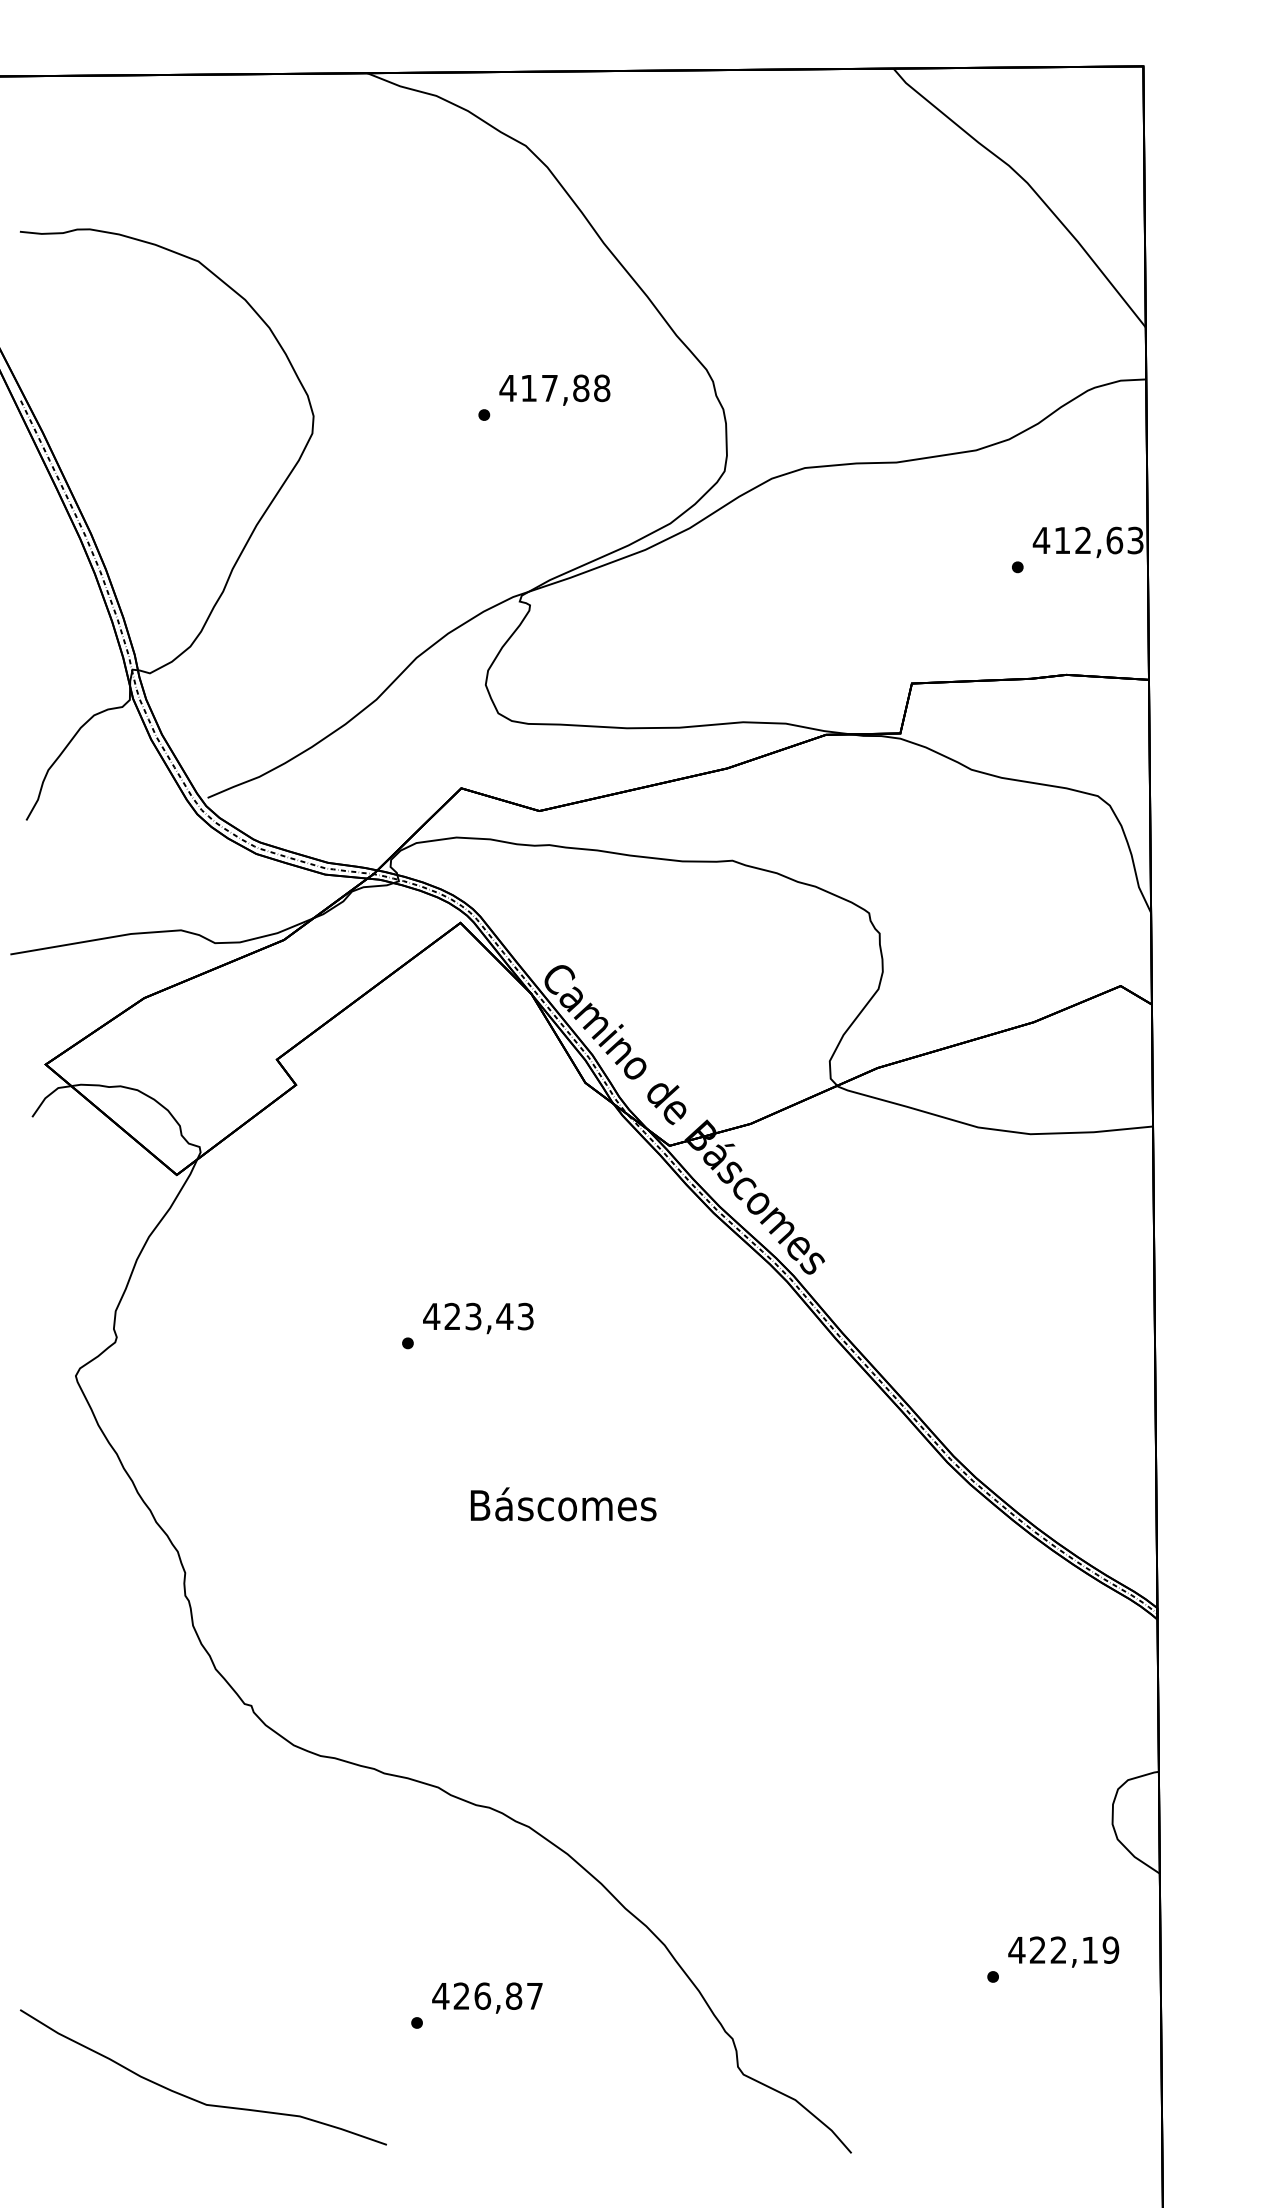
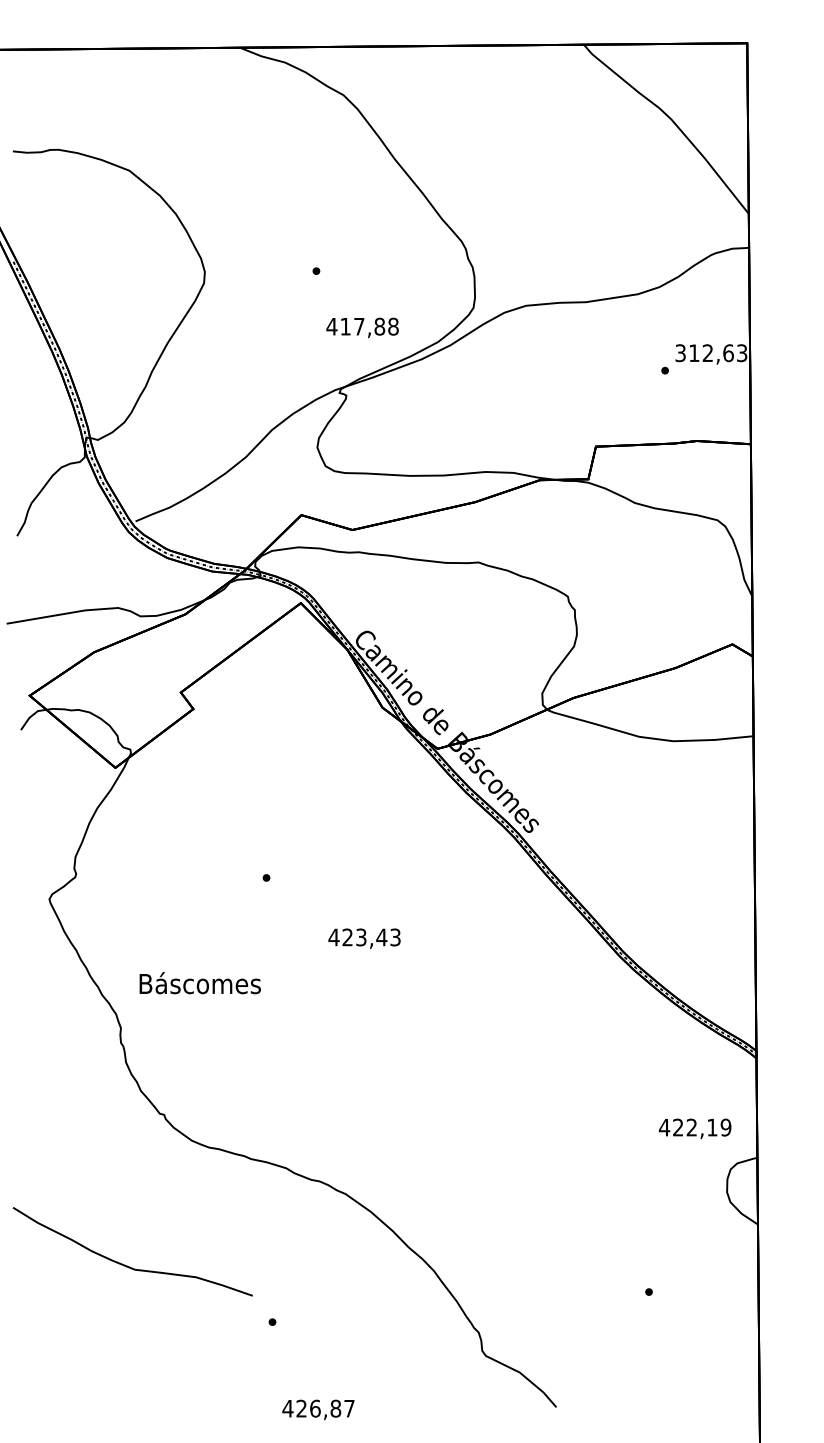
text: (554, 389) -> (362, 327), moved
text: (1041, 540) -> (680, 353), 412,63 -> 312,63
text: (478, 1318) -> (364, 938), moved
text: (562, 1504) -> (199, 983), moved
text: (1062, 1951) -> (694, 1128), moved
text: (487, 1997) -> (318, 1409), moved
curve: (192, 2096) -> (125, 1264), moved

